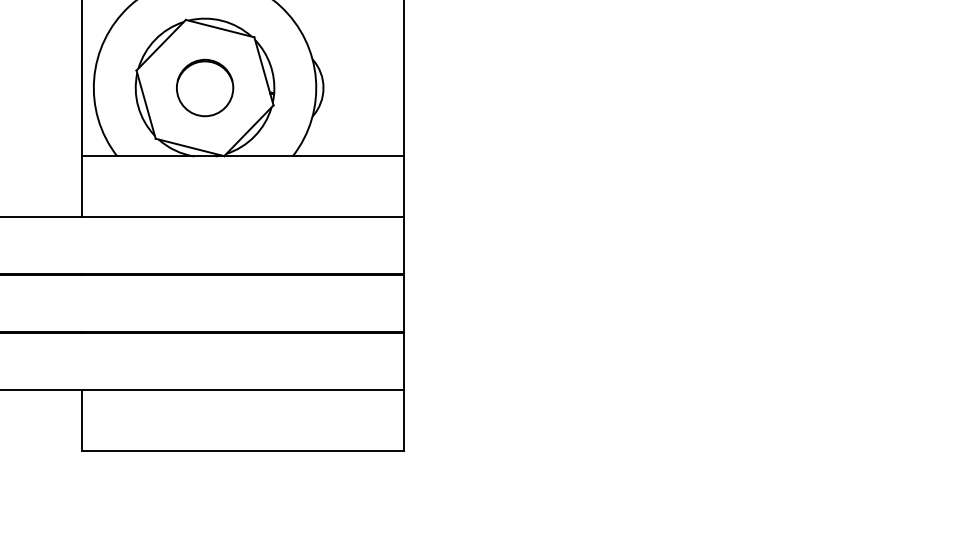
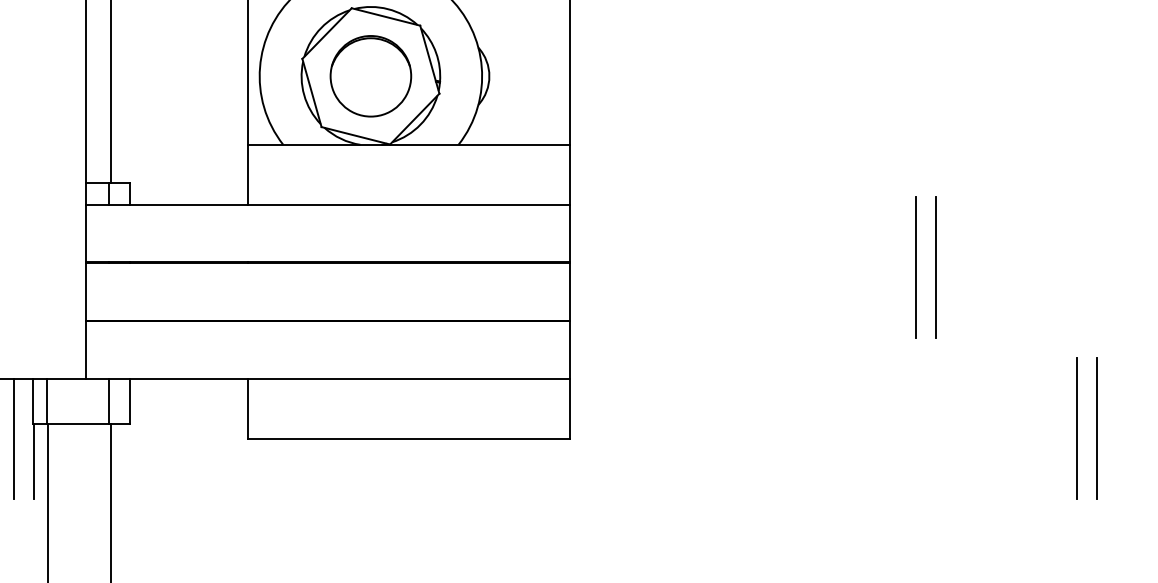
part: (204, 88) -> (370, 76), size x1.43
line: (749, 278) -> (915, 266), added
line: (769, 278) -> (935, 266), added
line: (931, 439) -> (1097, 427), added
line: (910, 440) -> (1076, 428), added

